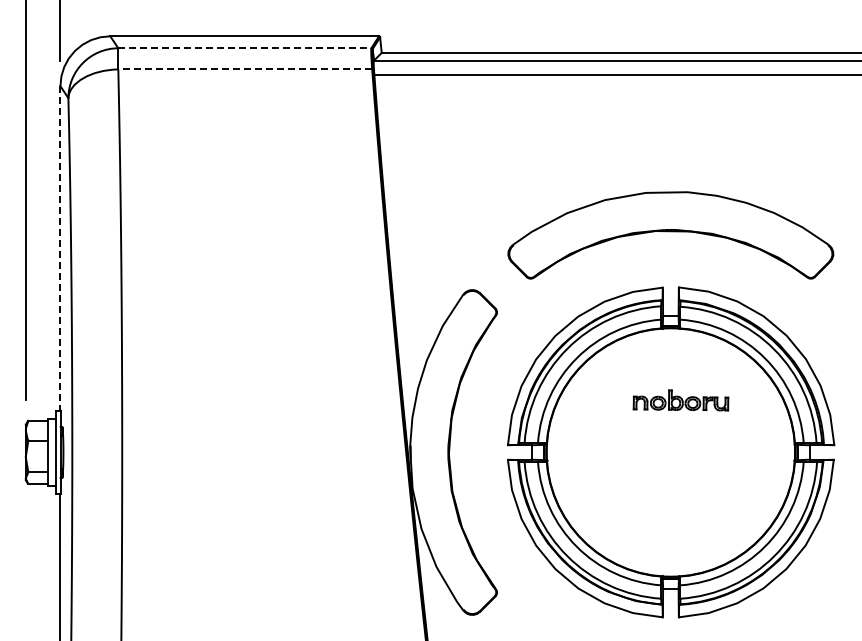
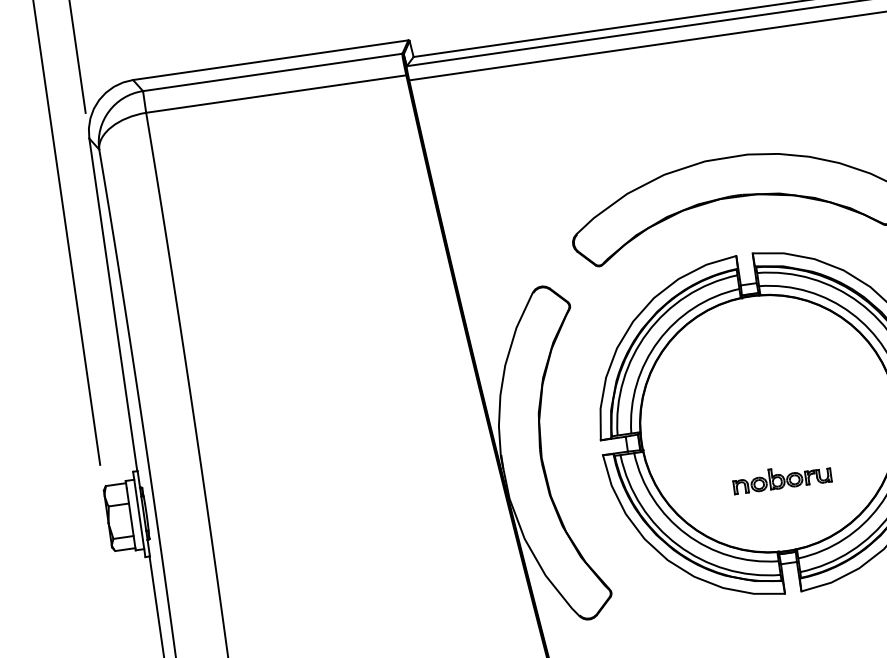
line: (244, 48) -> (272, 72), dashed -> solid
line: (245, 69) -> (276, 94), dashed -> solid
line: (60, 249) -> (113, 305), dashed -> solid
part: (680, 400) -> (781, 478), moved

